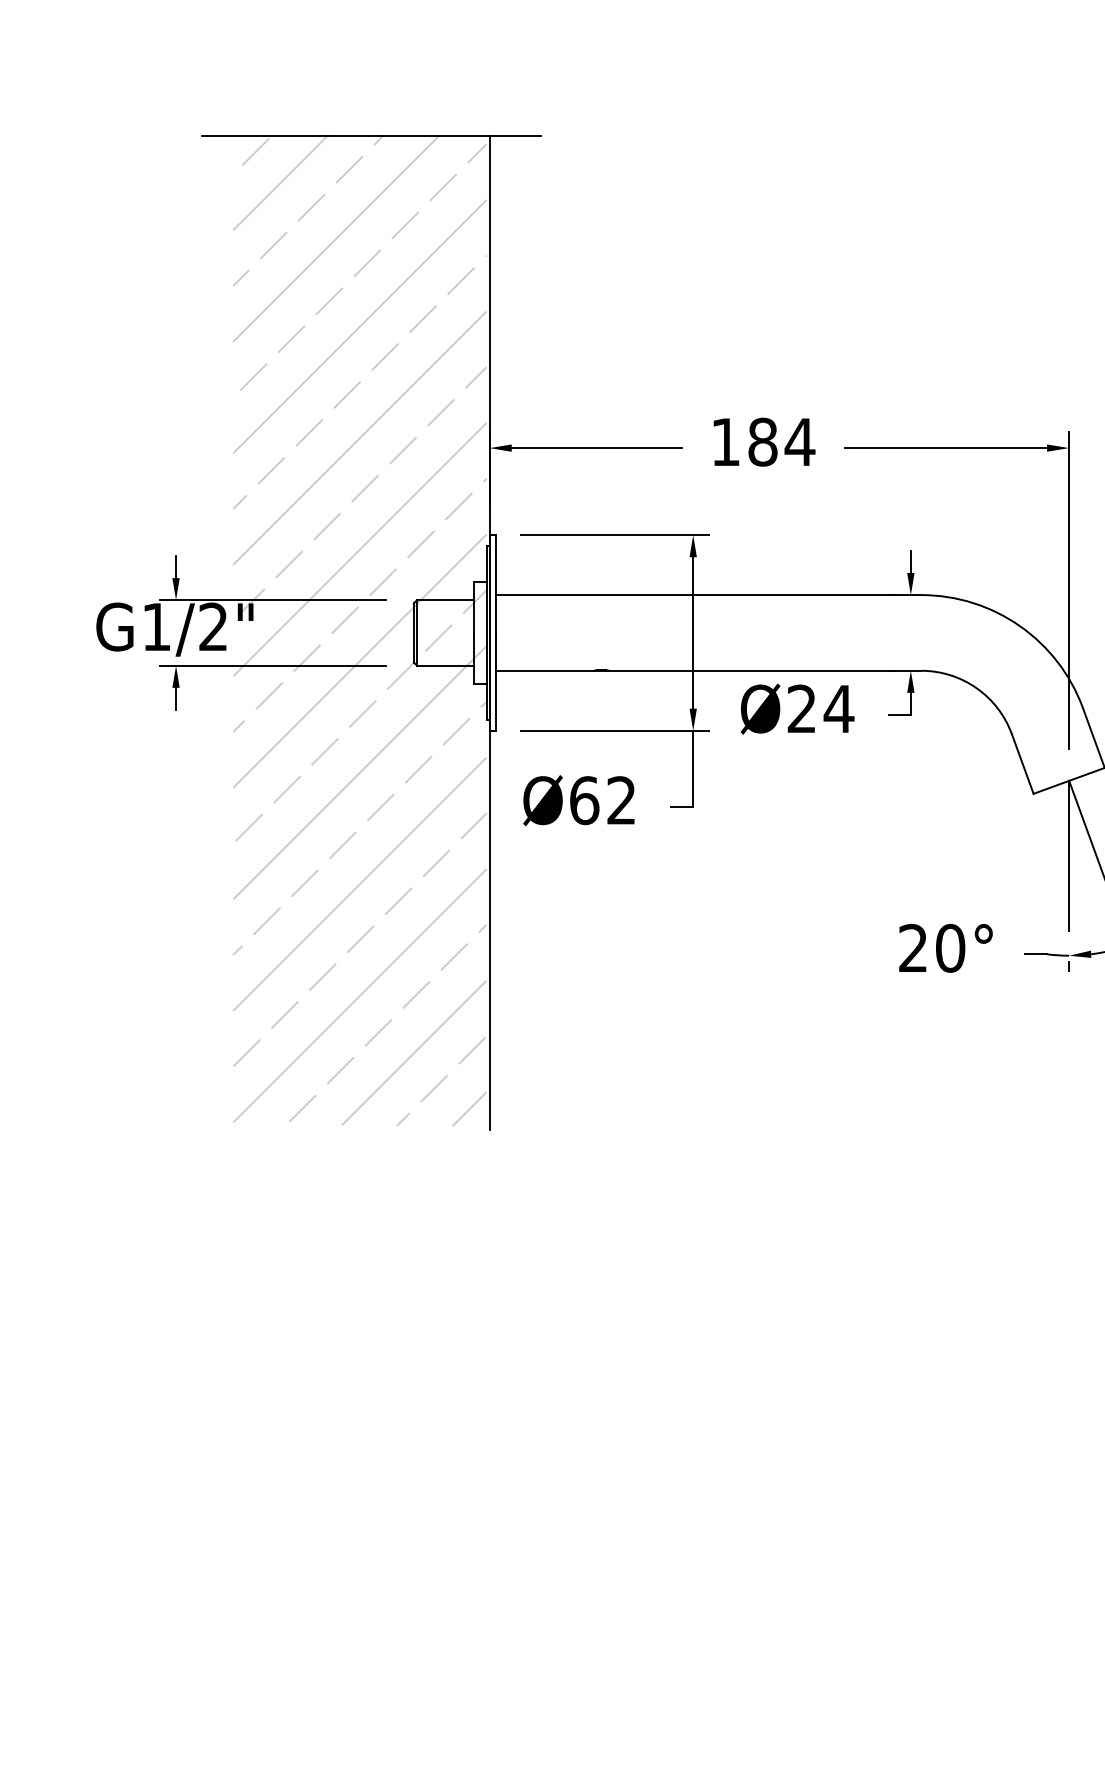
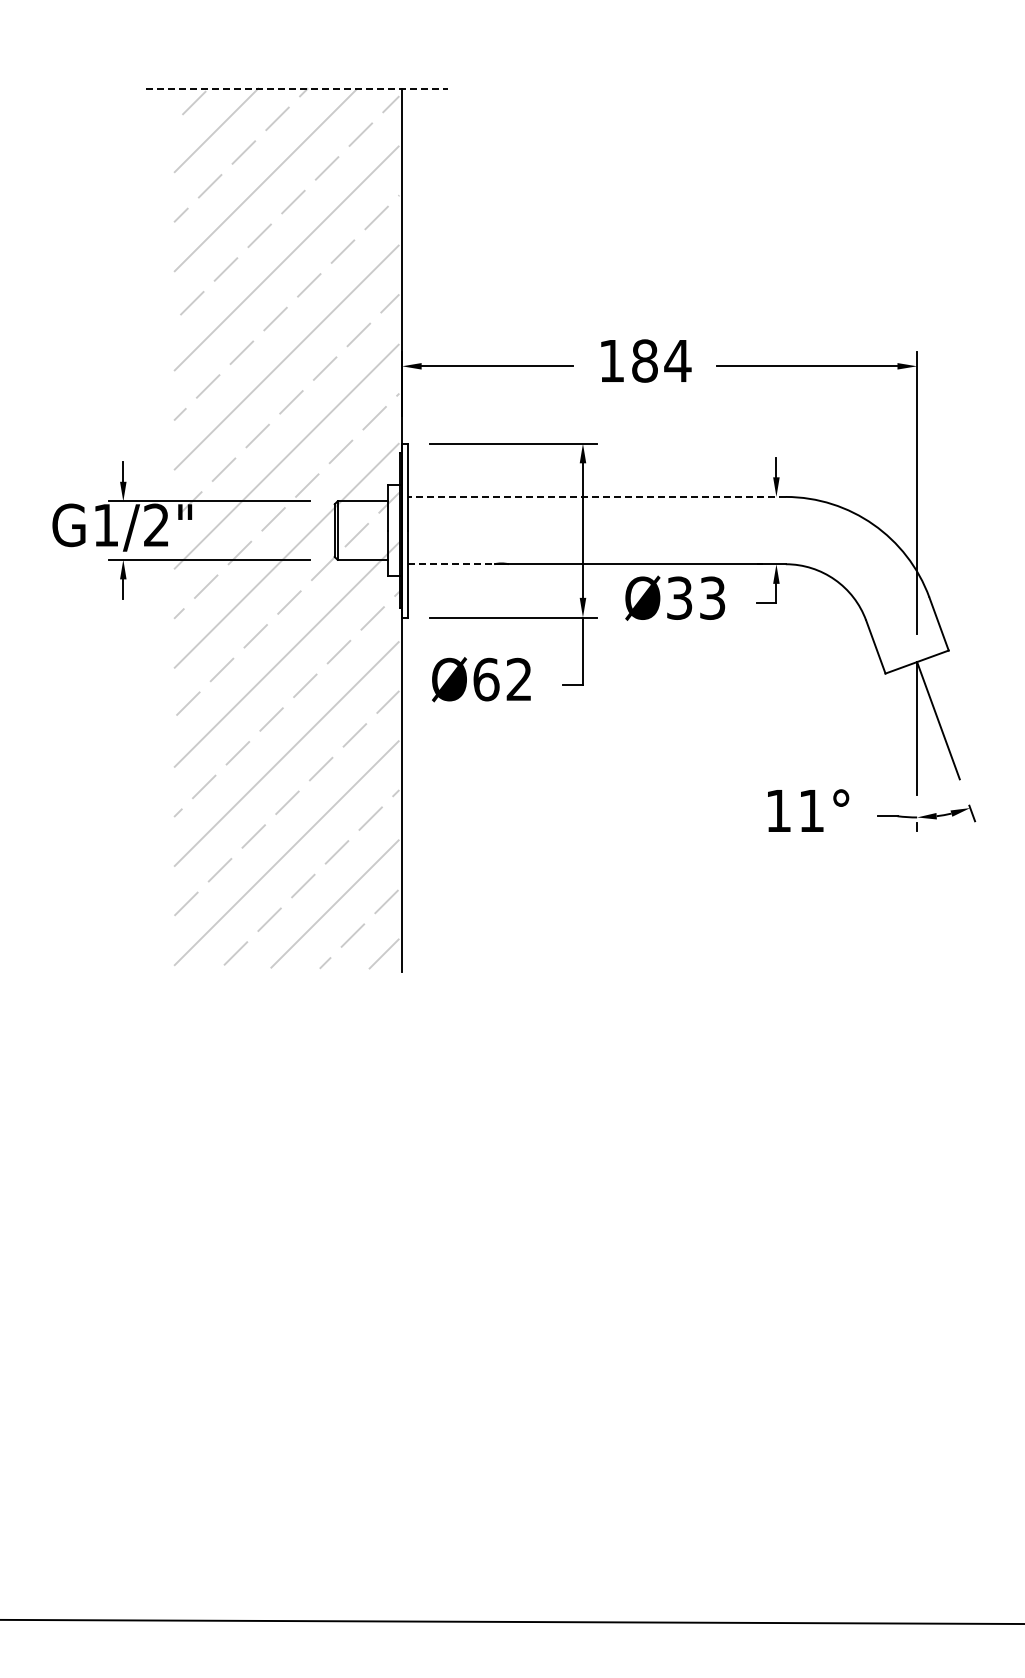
line: (372, 136) -> (297, 89), solid -> dashed
line: (708, 594) -> (596, 496), solid -> dashed
line: (545, 671) -> (451, 564), solid -> dashed
text: (820, 708) -> (696, 597), Ø24 -> Ø33
text: (932, 947) -> (795, 810), 20° -> 11°

